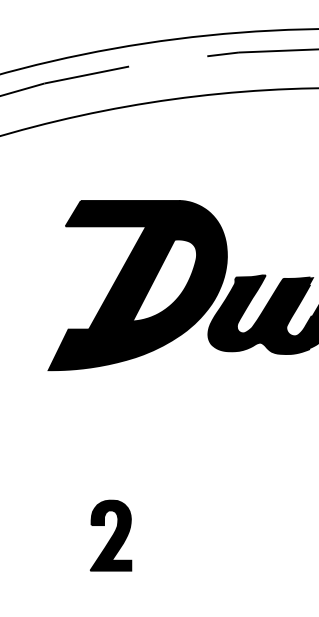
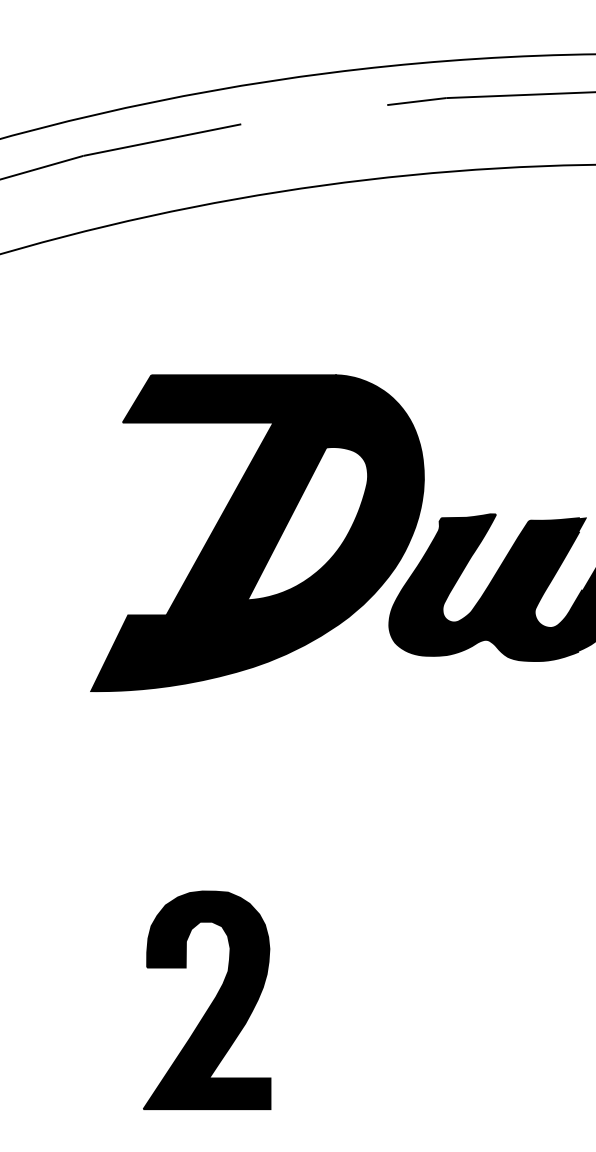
part: (110, 535) -> (206, 999), size x1.67

